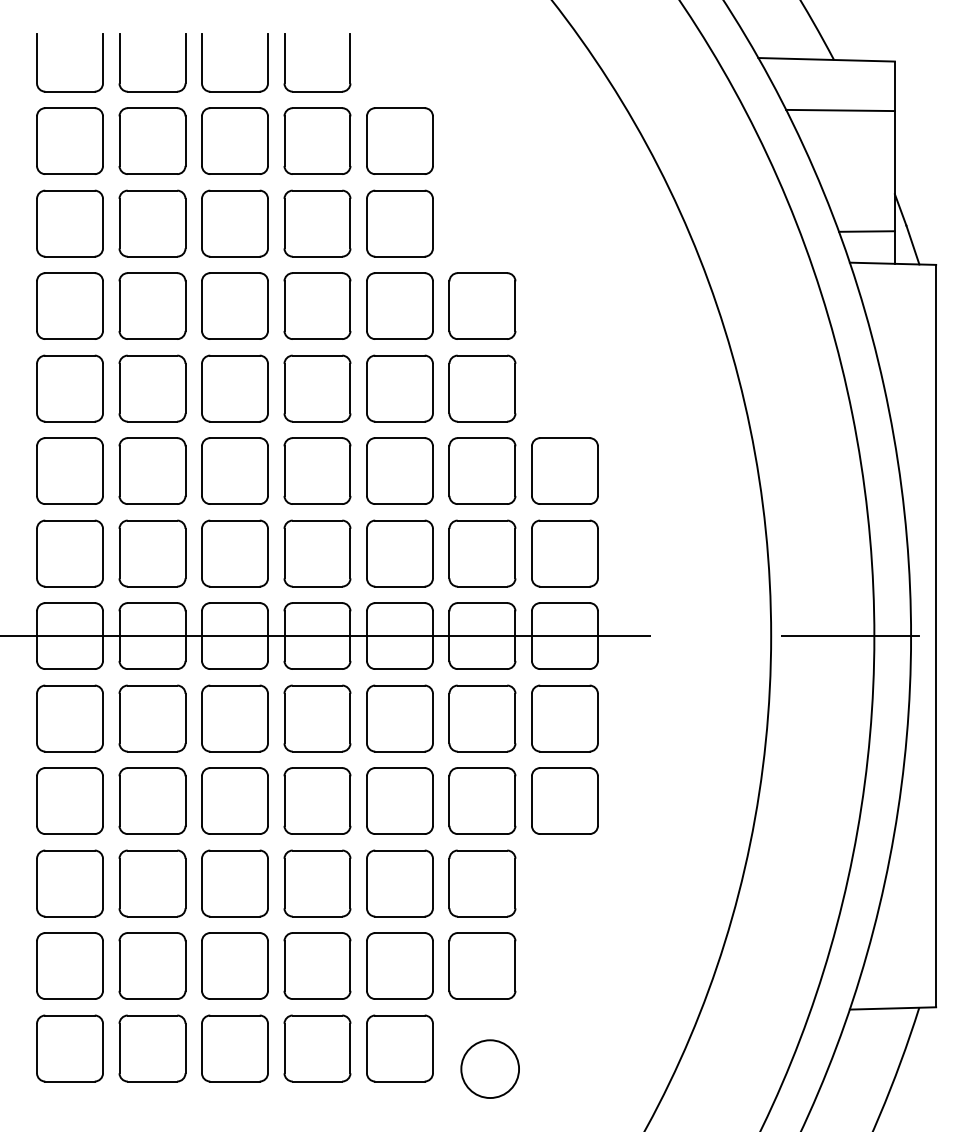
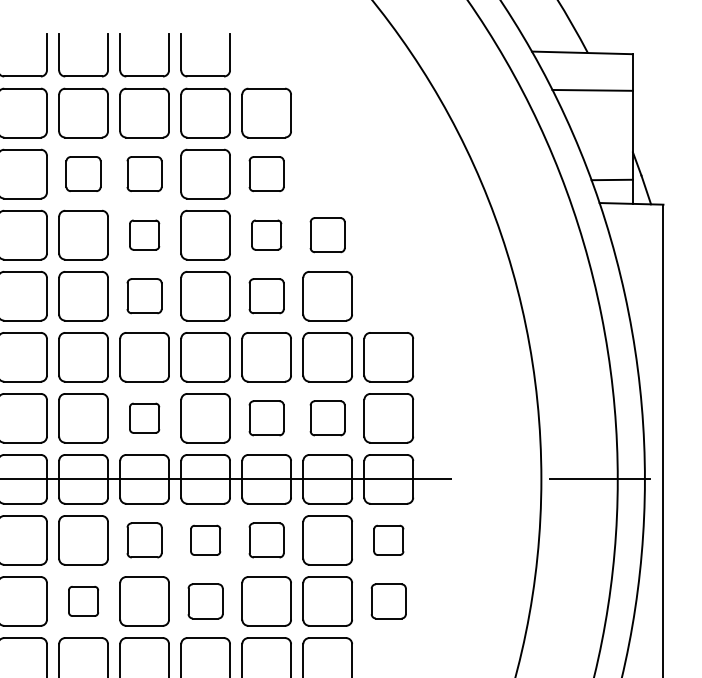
part: (152, 223) -> (83, 174), size x0.7
part: (234, 223) -> (144, 174), size x0.7
part: (399, 223) -> (266, 174), size x0.7
part: (234, 305) -> (144, 234), size x0.6
part: (399, 305) -> (266, 234), size x0.6
part: (482, 305) -> (327, 234), size x0.7
part: (234, 388) -> (144, 296), size x0.7
part: (399, 388) -> (266, 296), size x0.7
part: (234, 553) -> (144, 418), size x0.6
part: (399, 553) -> (266, 418), size x0.7
part: (482, 553) -> (327, 418), size x0.7
part: (234, 718) -> (144, 540), size x0.7
part: (317, 718) -> (205, 540), size x0.6
part: (399, 718) -> (266, 540), size x0.7
part: (564, 718) -> (388, 540), size x0.6
part: (152, 800) -> (83, 601), size x0.6
part: (317, 800) -> (205, 601), size x0.7
part: (564, 800) -> (388, 601), size x0.7

